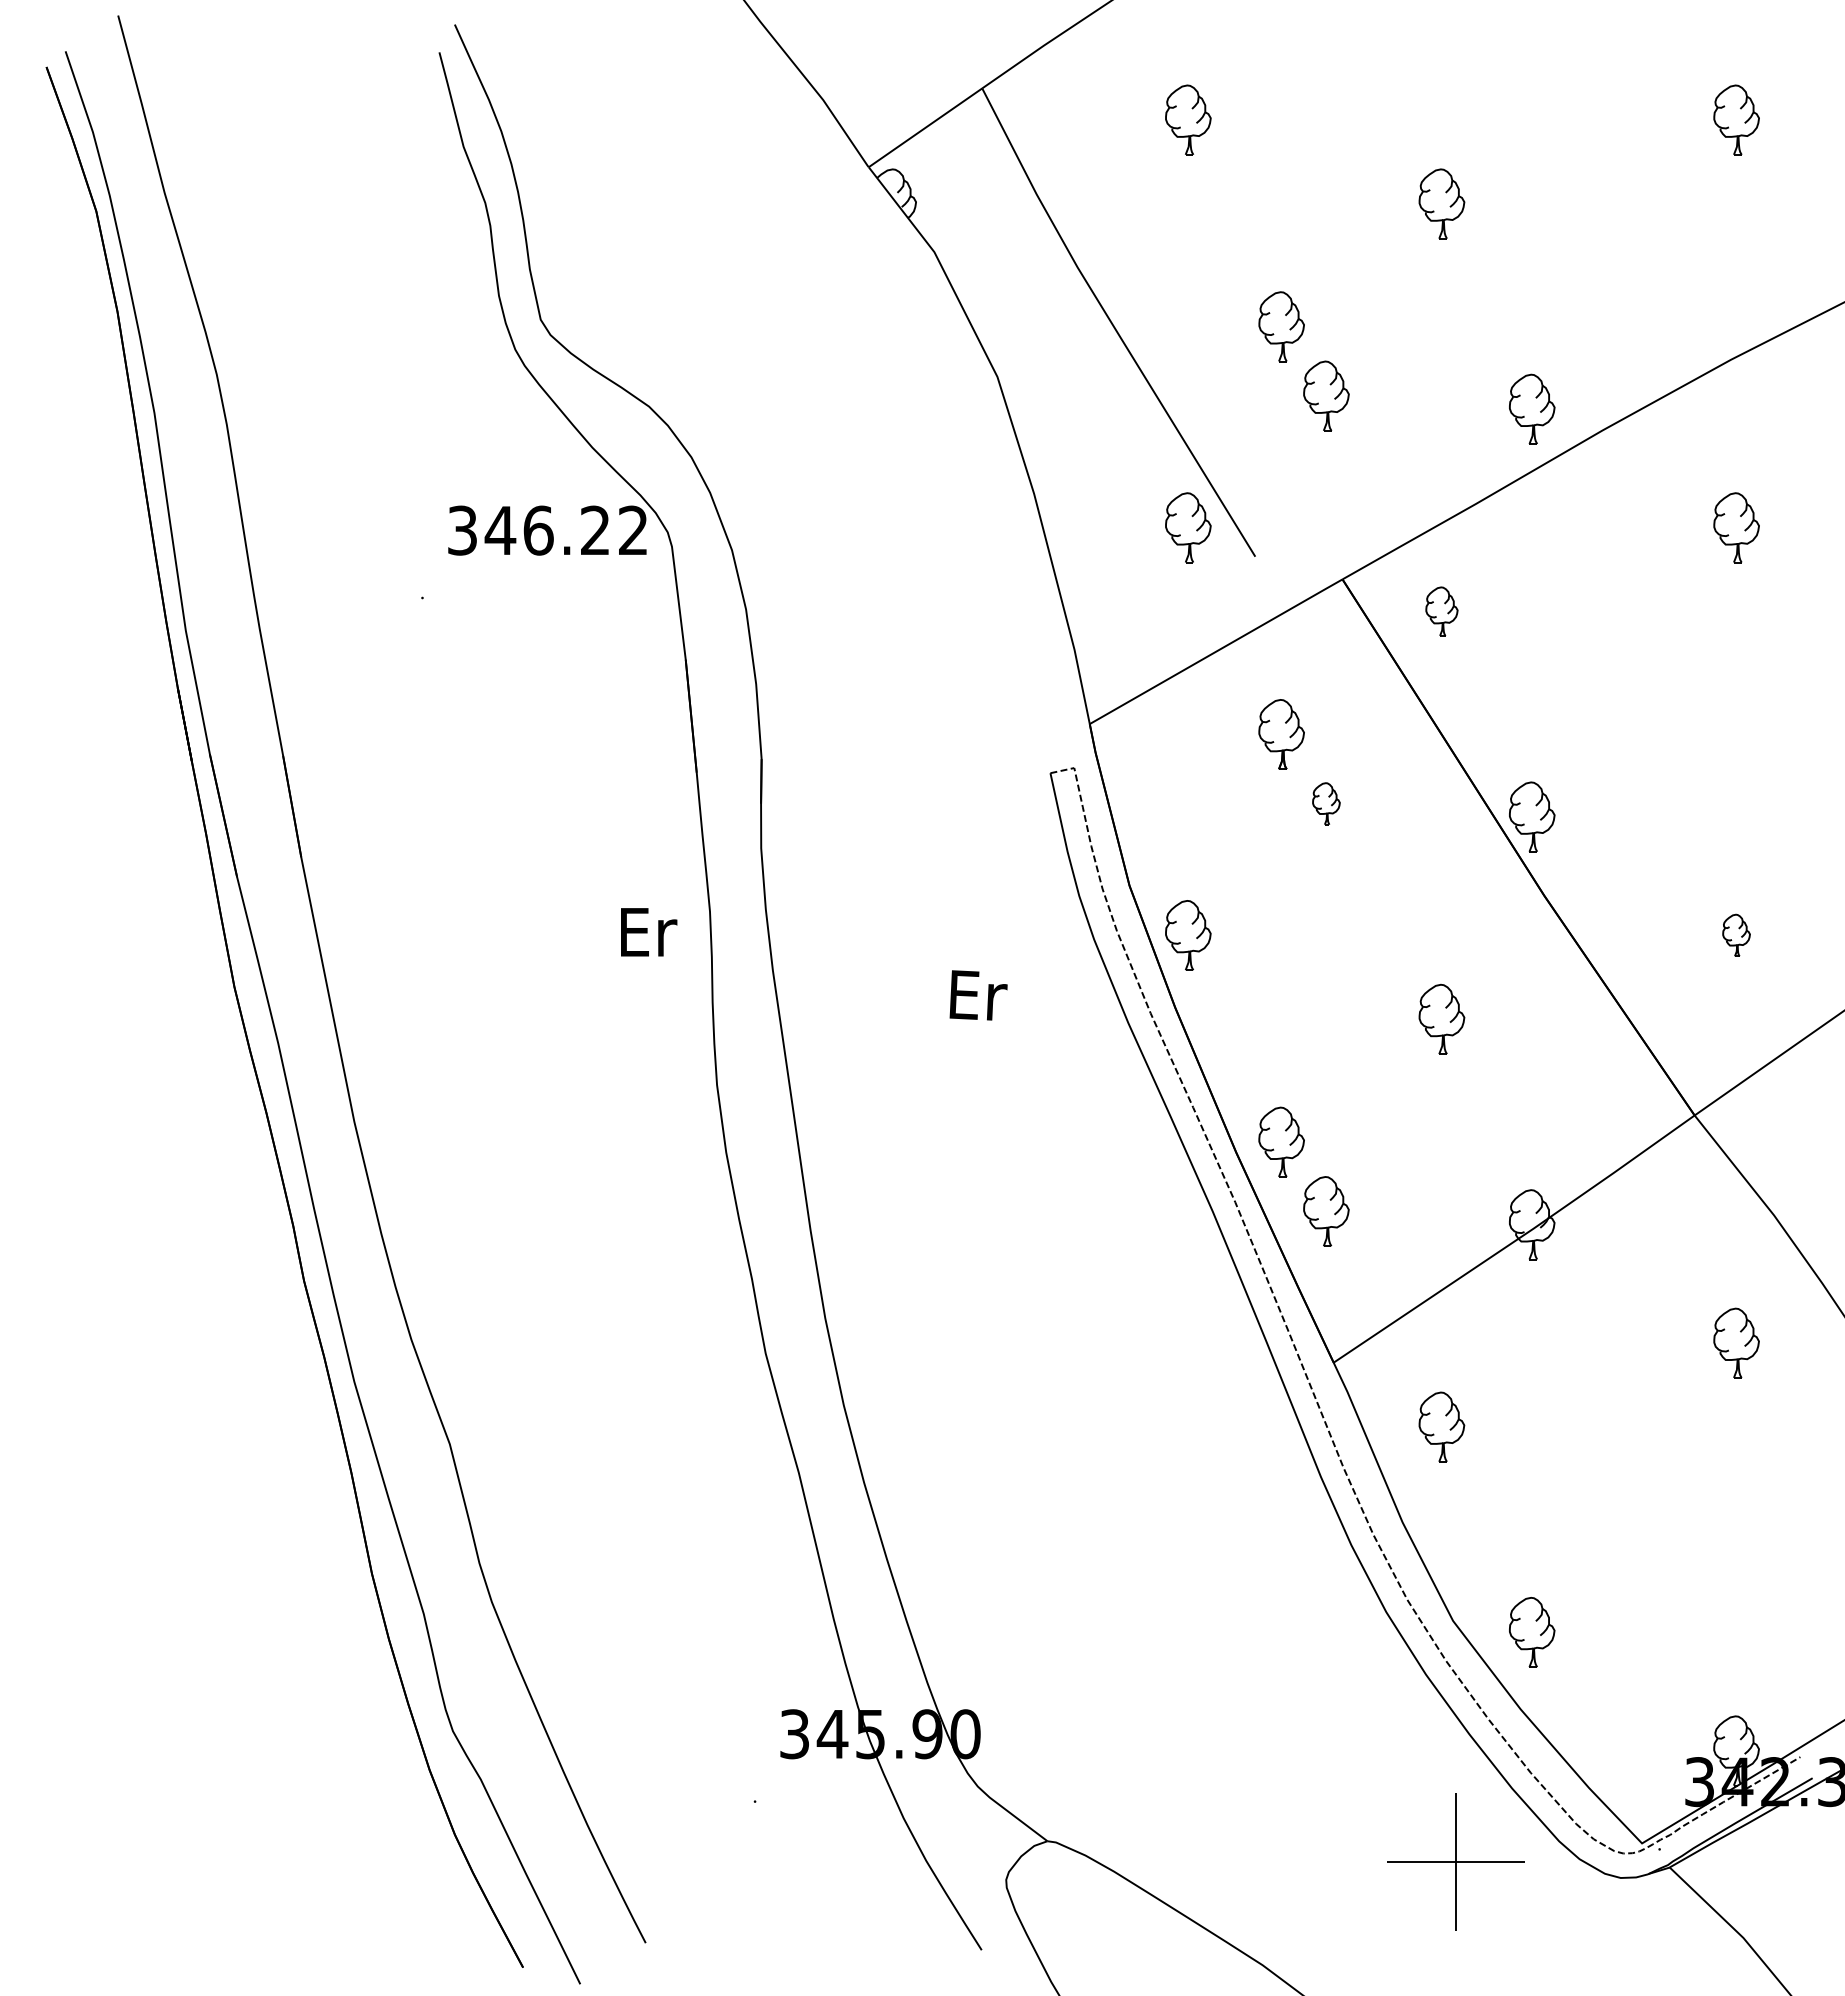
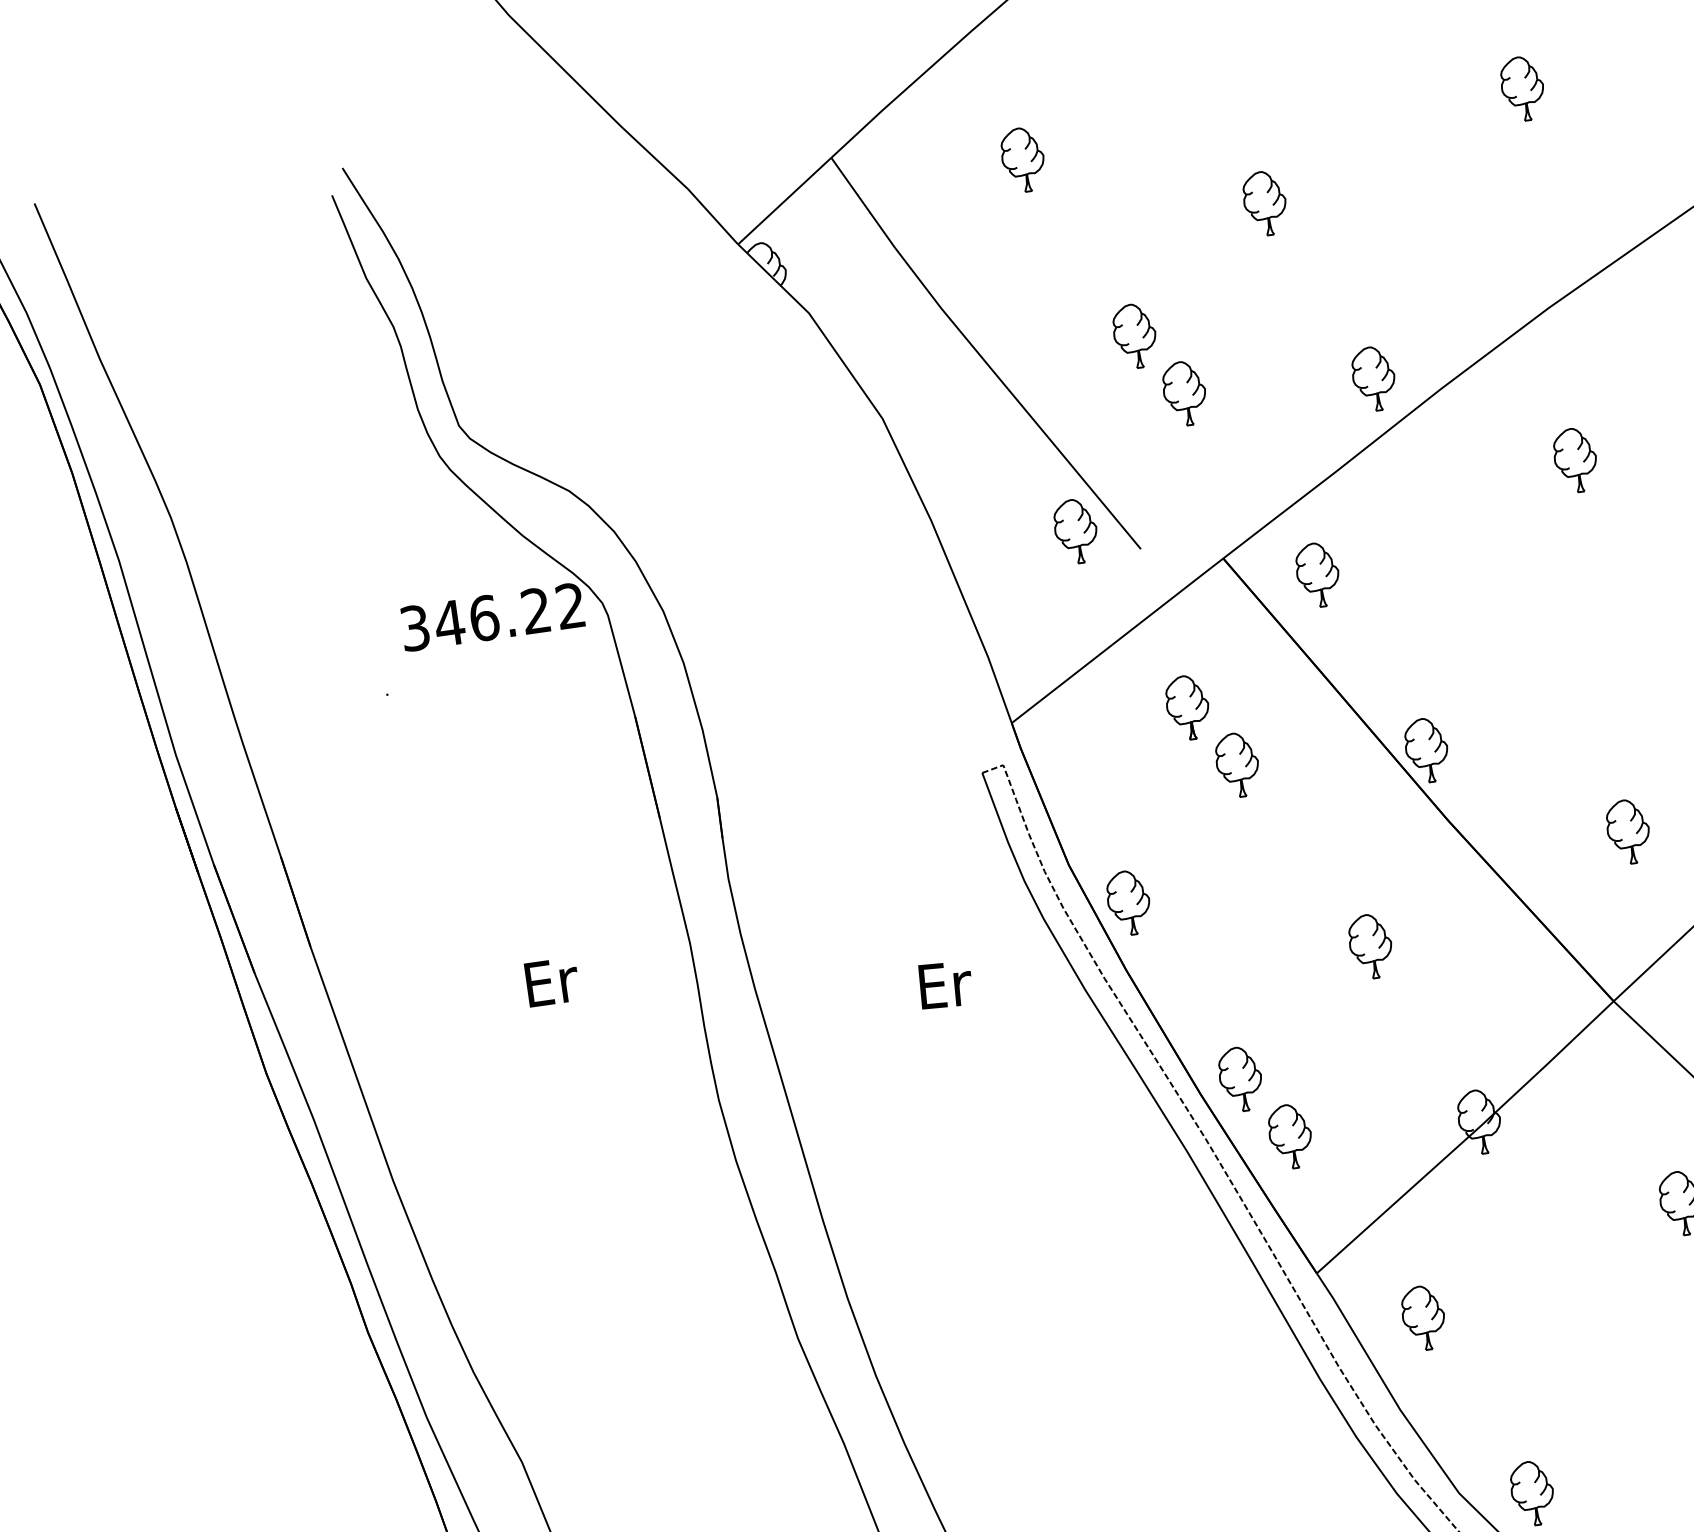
part: (1441, 611) -> (1317, 574), size x1.43
part: (1326, 803) -> (1237, 764), size x1.67
text: (649, 932) -> (552, 982), moved
part: (1736, 935) -> (1628, 831), size x1.67

